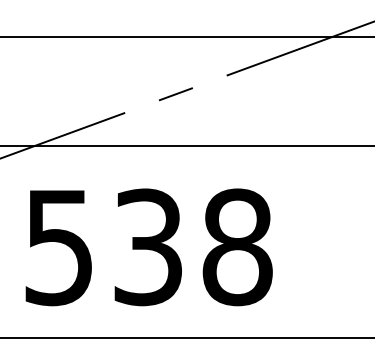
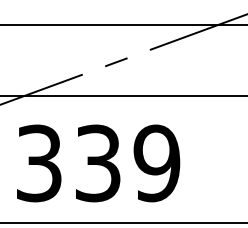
text: (148, 247) -> (98, 163), 538 -> 339

